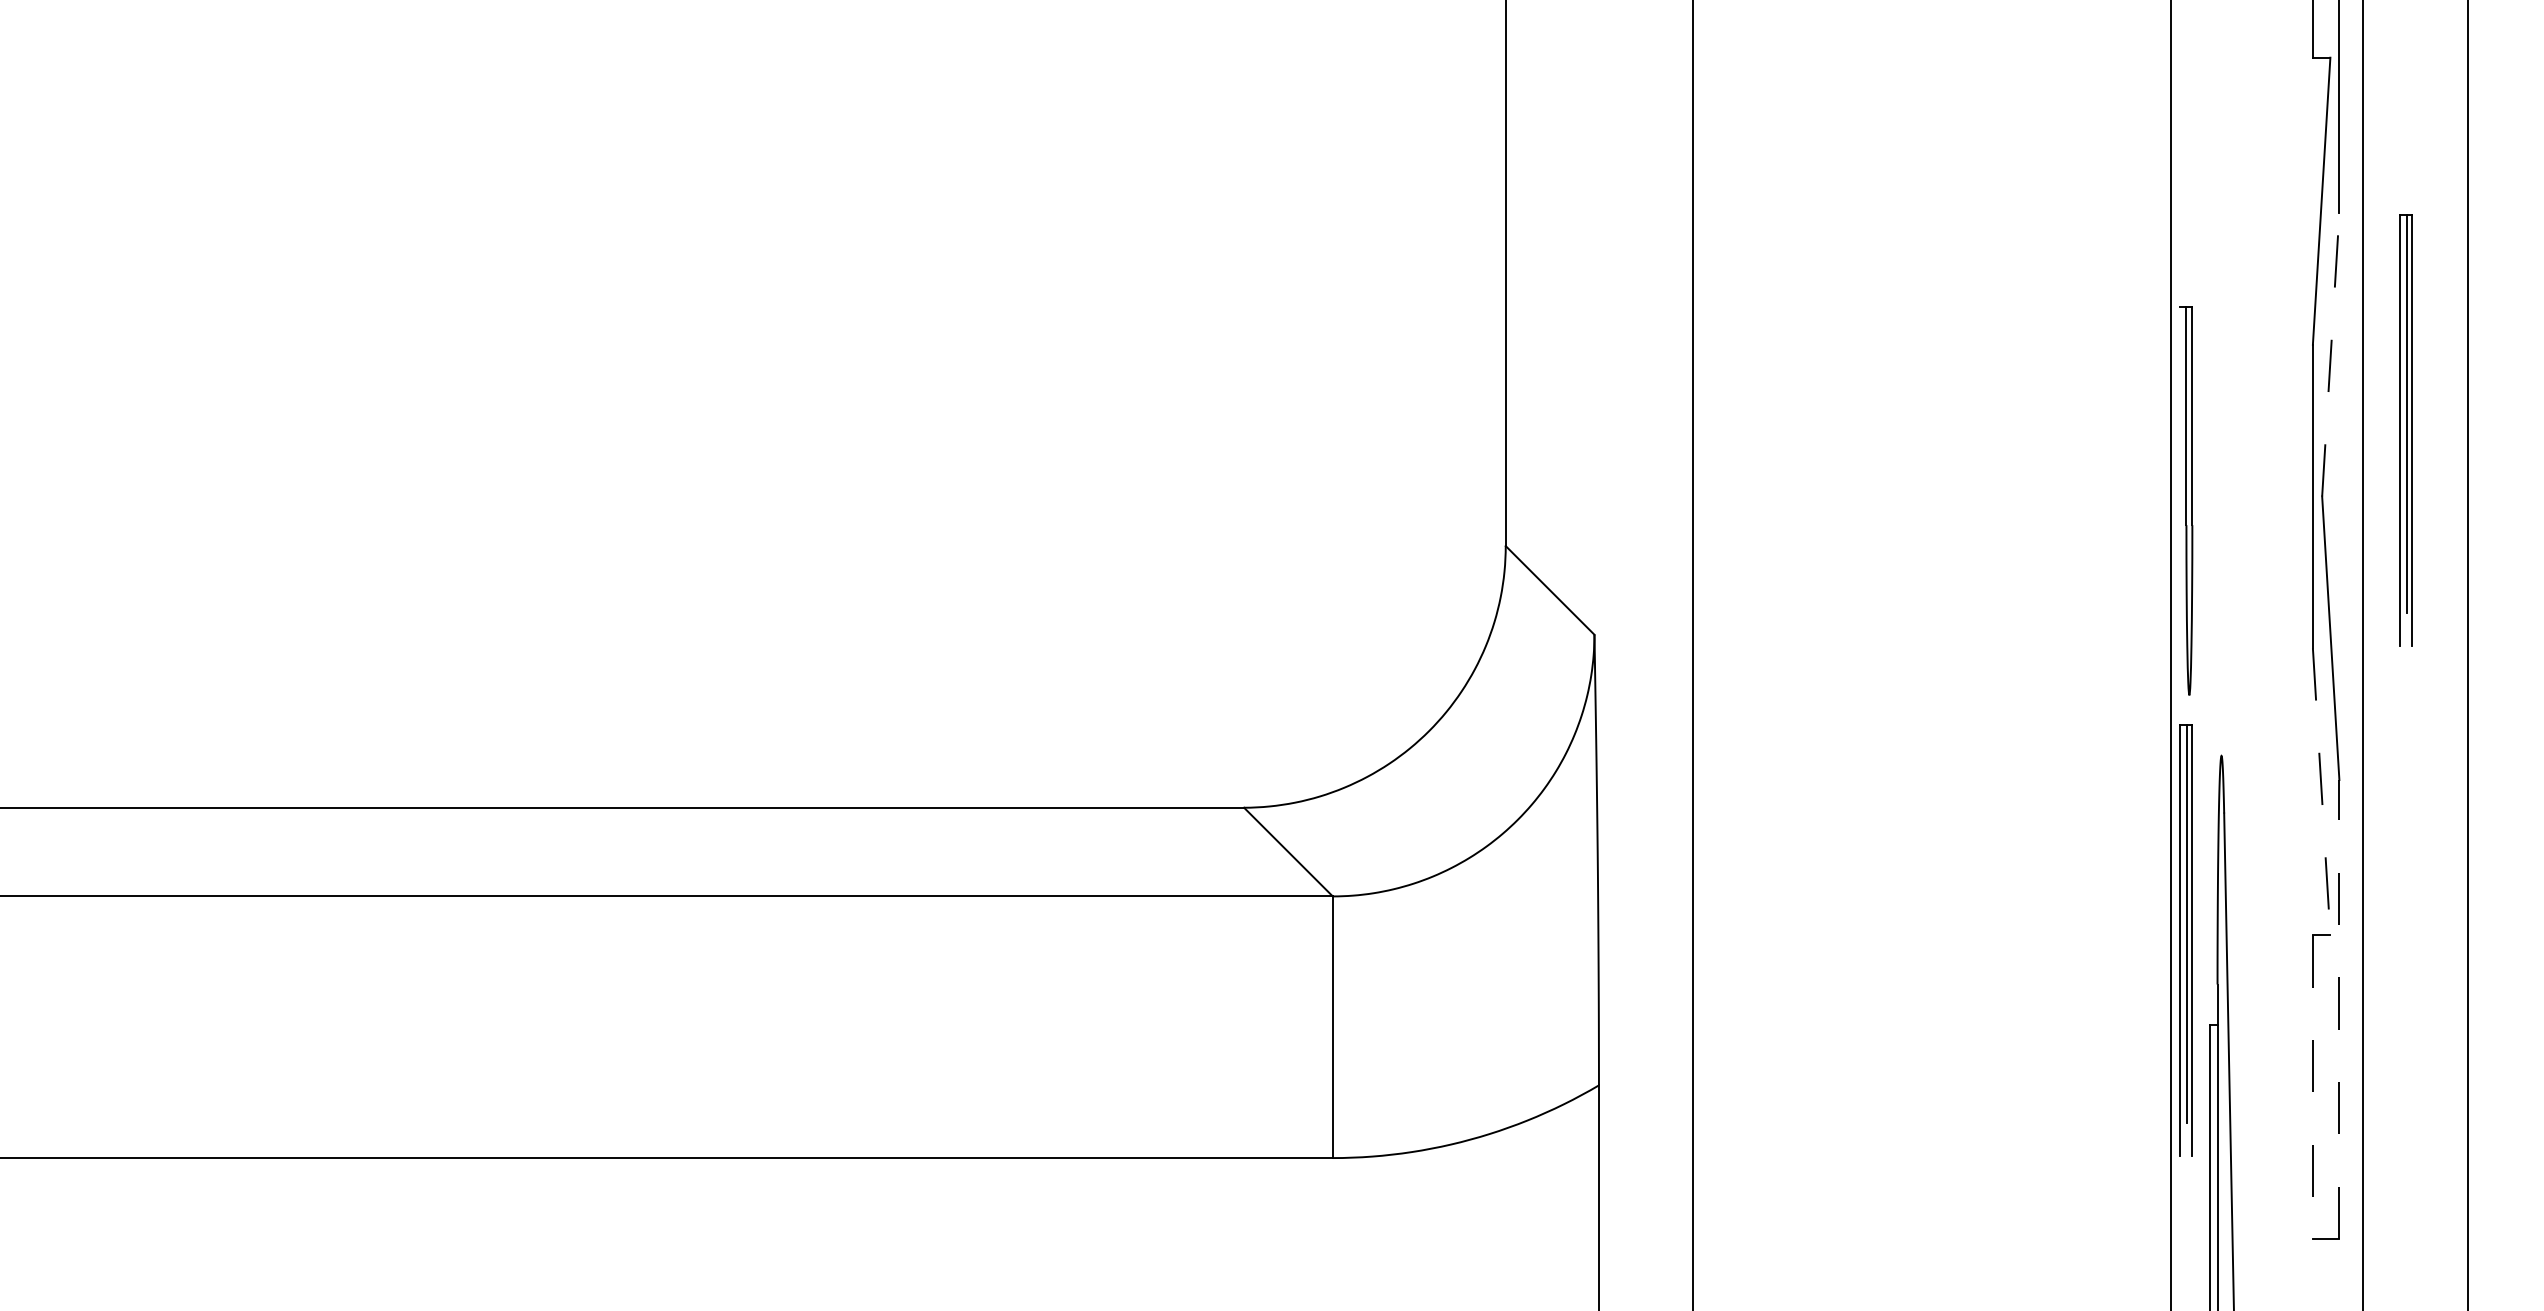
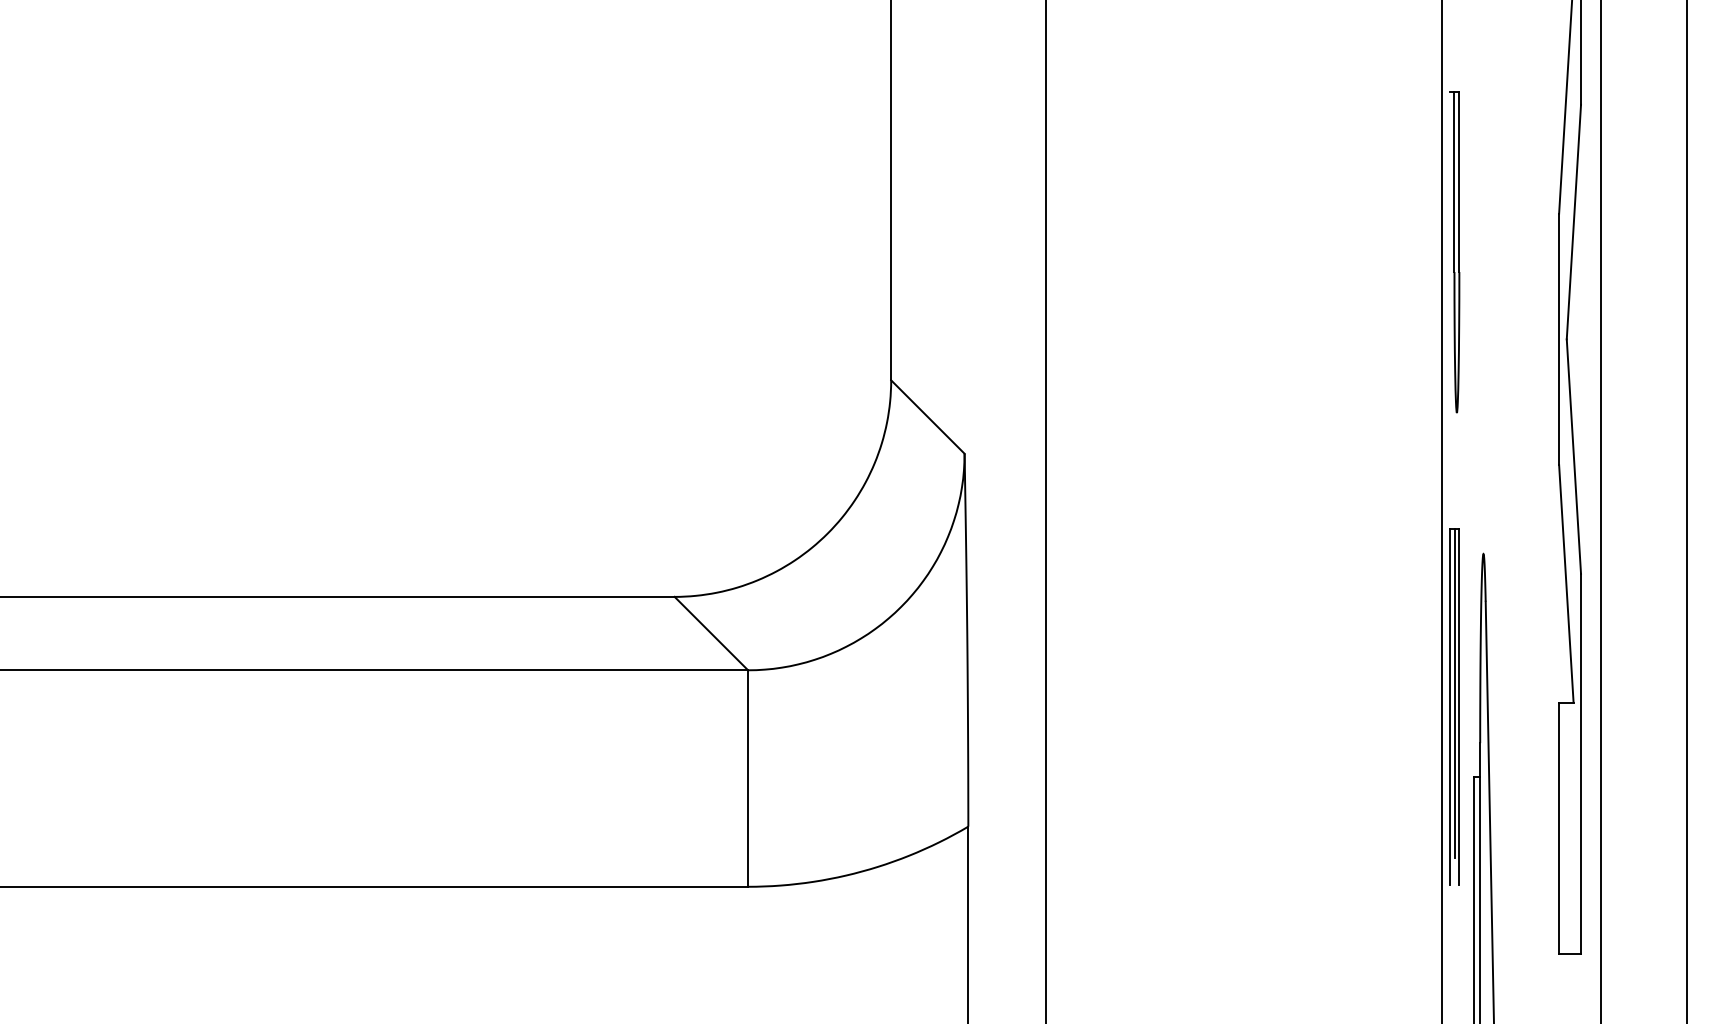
line: (2330, 354) -> (1573, 221), dashed -> solid
part: (2405, 430) -> (1635, 284), removed
part: (2186, 500) -> (1454, 251), moved
line: (2321, 791) -> (1566, 583), dashed -> solid
line: (2339, 1008) -> (1581, 763), dashed -> solid
line: (2312, 1087) -> (1558, 828), dashed -> solid

